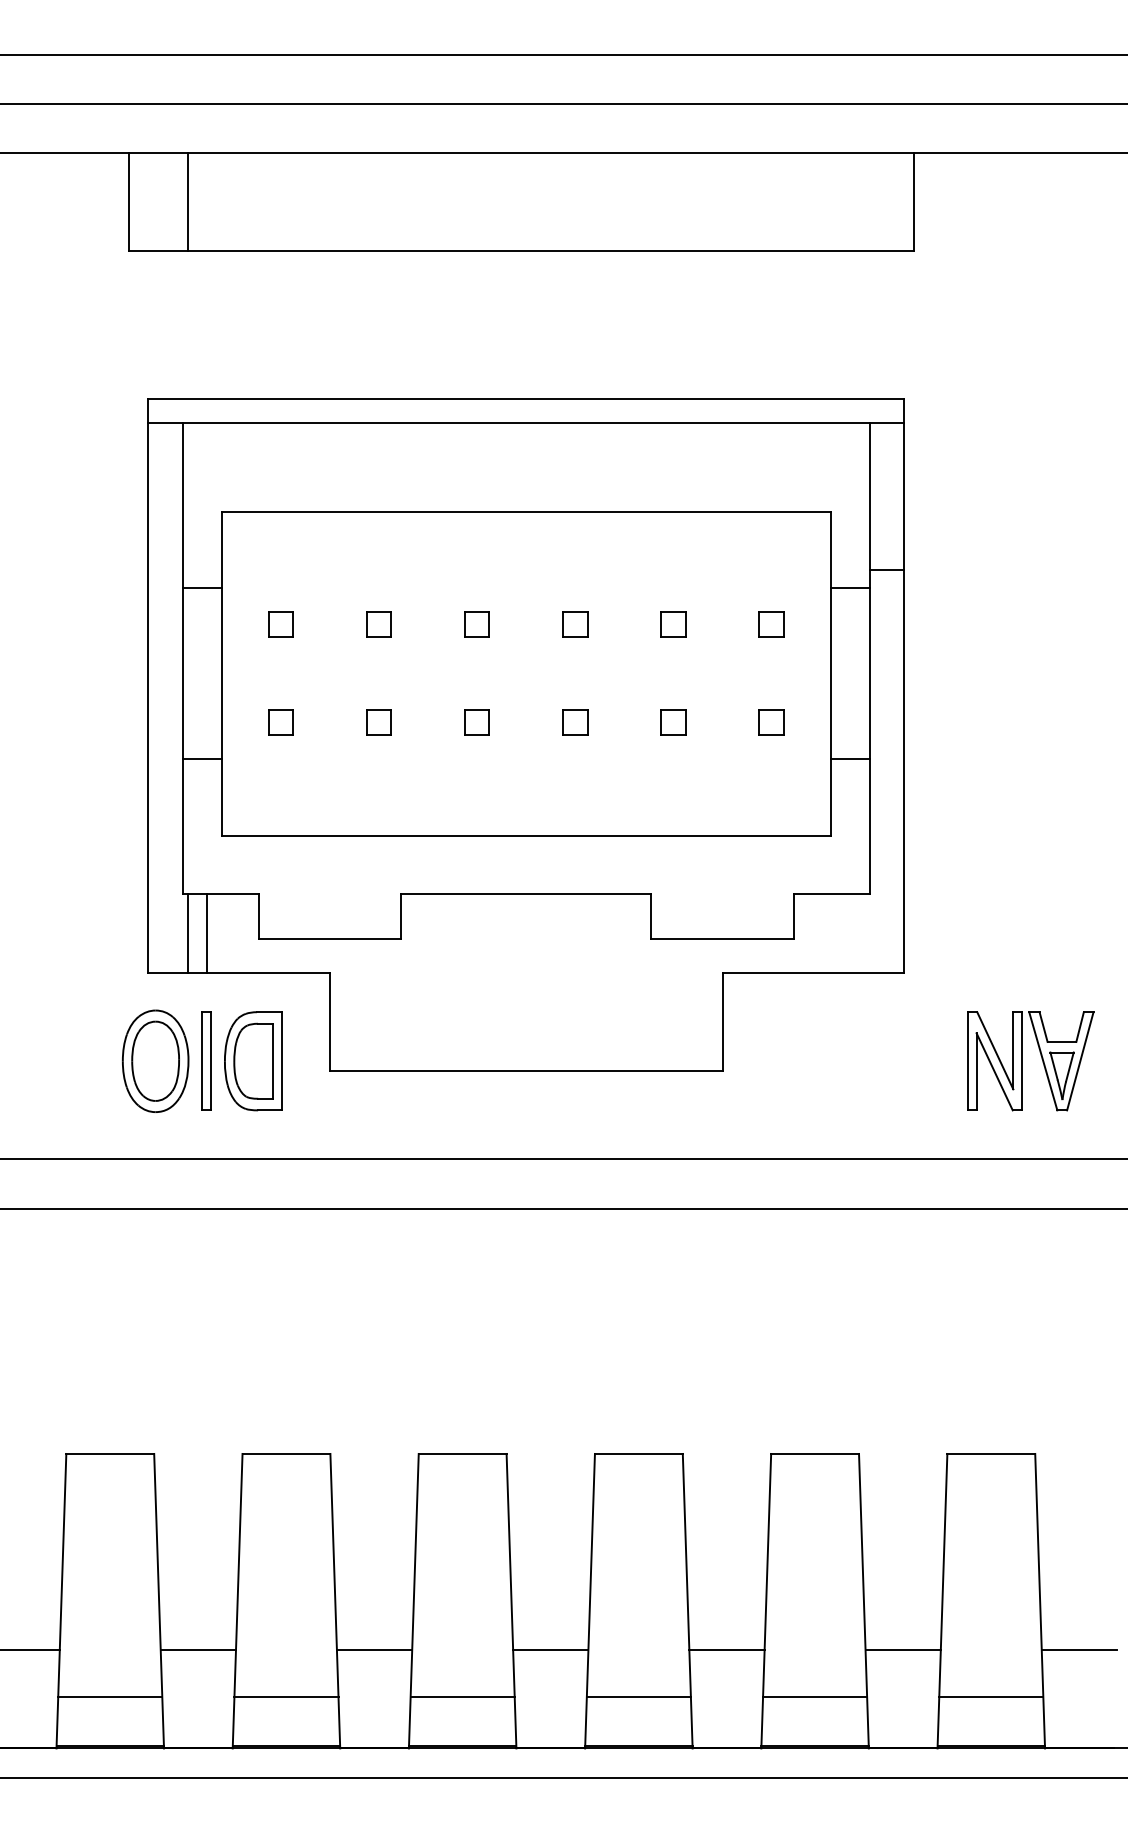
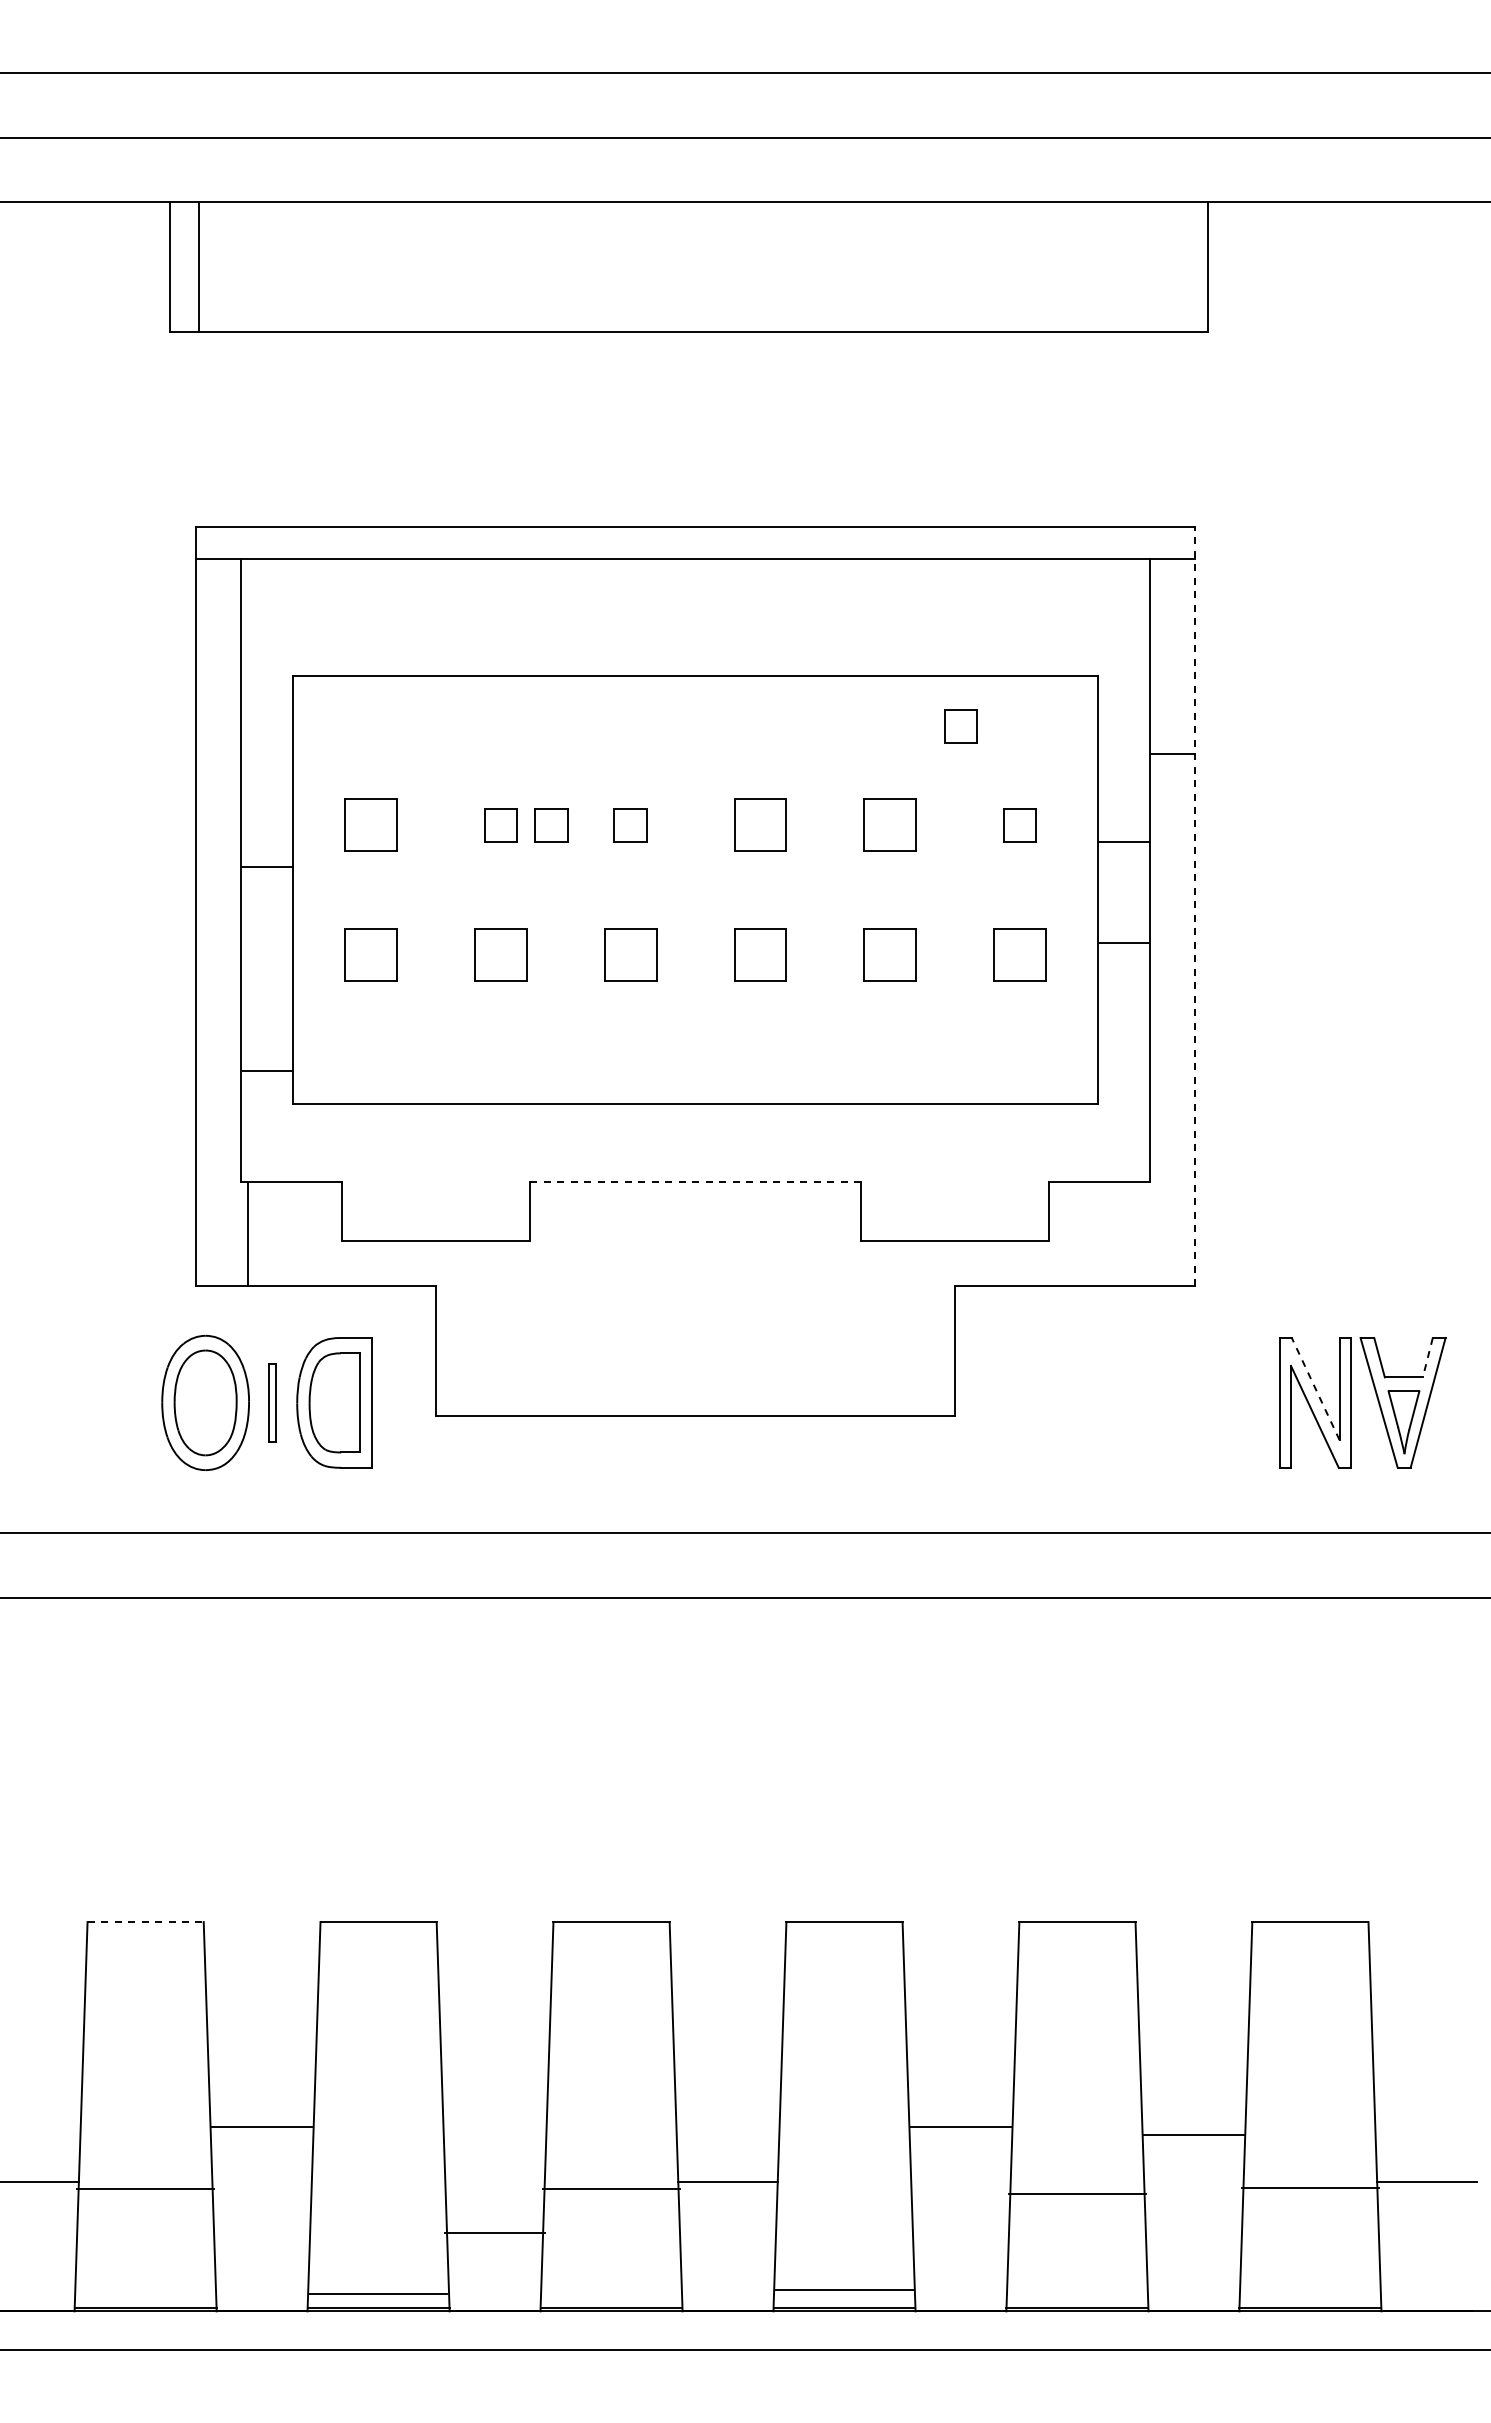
line: (187, 202) -> (198, 267), moved
part: (726, 549) -> (960, 726), added
line: (202, 587) -> (267, 866), moved
line: (849, 587) -> (1123, 841), moved
part: (280, 624) -> (370, 825), size x1.6
part: (417, 624) -> (551, 825), added
part: (575, 624) -> (760, 825), size x1.6
part: (672, 624) -> (889, 825), size x1.6
line: (904, 685) -> (1195, 906), solid -> dashed
part: (280, 722) -> (370, 954), size x1.6
part: (378, 722) -> (500, 954), size x1.6
part: (477, 722) -> (630, 954), size x1.6
part: (575, 722) -> (760, 954), size x1.6
part: (672, 722) -> (889, 954), size x1.6
part: (771, 722) -> (1019, 954), size x1.6
line: (202, 759) -> (267, 1070), moved
line: (849, 759) -> (1123, 942), moved
line: (526, 894) -> (695, 1182), solid -> dashed
line: (206, 933) -> (273, 1234), removed
line: (1079, 1027) -> (1427, 1358), solid -> dashed
line: (995, 1050) -> (1315, 1388), solid -> dashed
part: (206, 1060) -> (272, 1402), size x0.6
line: (110, 1454) -> (146, 1922), solid -> dashed
line: (197, 1650) -> (261, 2126), moved
line: (374, 1650) -> (494, 2232), moved
line: (726, 1650) -> (960, 2126), moved
line: (902, 1650) -> (1193, 2134), moved
line: (110, 1697) -> (145, 2189), moved
line: (286, 1697) -> (378, 2294), moved
line: (462, 1697) -> (611, 2189), moved
line: (638, 1697) -> (844, 2290), moved
line: (815, 1697) -> (1077, 2194), moved
line: (991, 1697) -> (1310, 2188), moved

